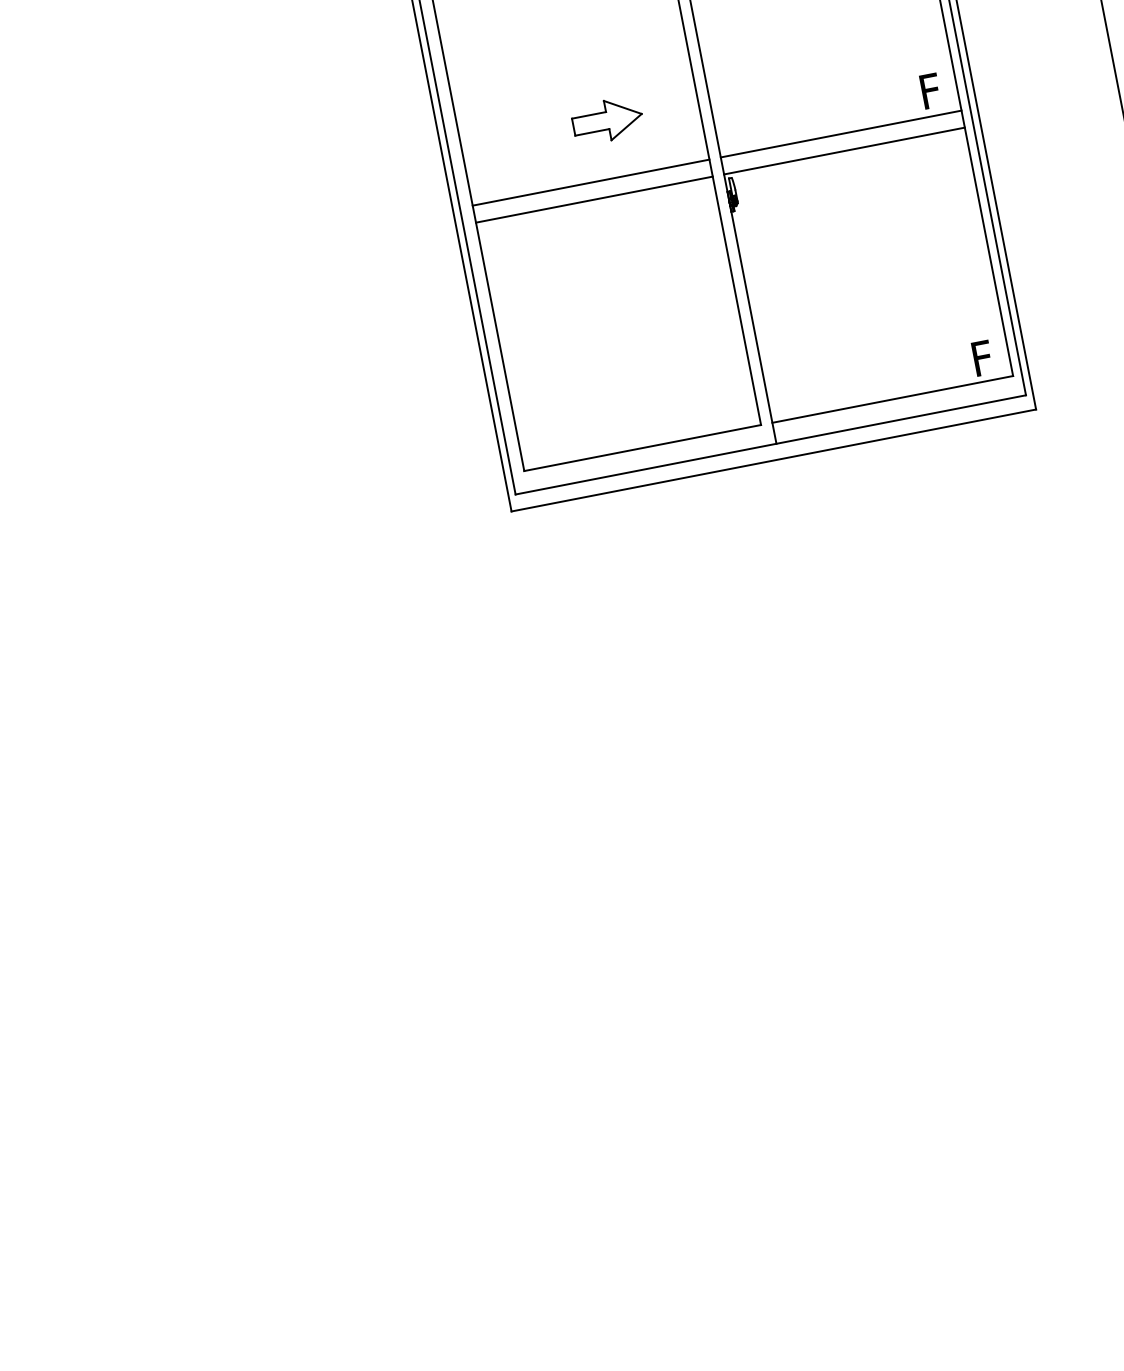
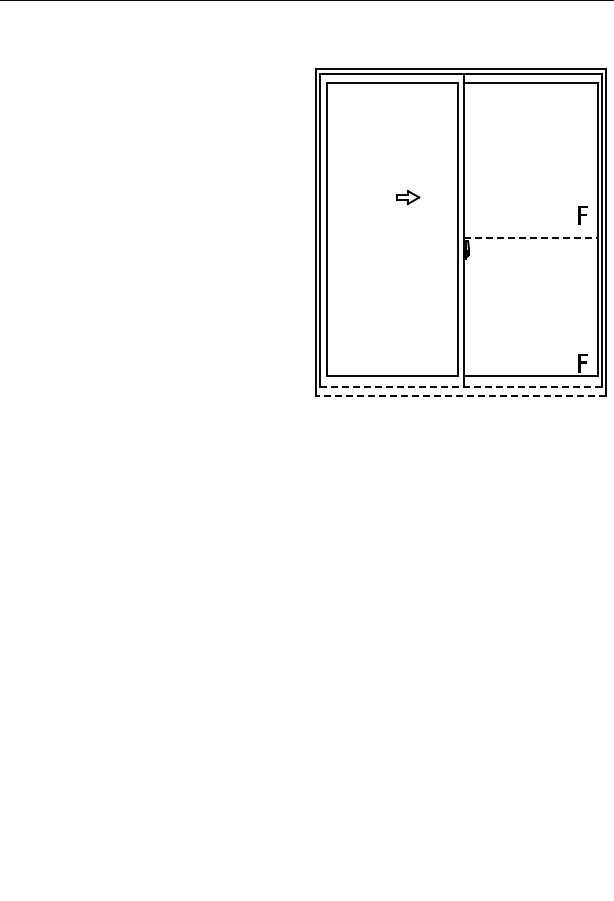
part: (607, 120) -> (407, 197), size x0.6
line: (840, 133) -> (530, 228), removed
line: (843, 151) -> (530, 238), solid -> dashed
line: (590, 181) -> (392, 228), removed
line: (594, 199) -> (392, 238), removed
line: (769, 445) -> (460, 387), solid -> dashed
line: (772, 461) -> (460, 396), solid -> dashed

